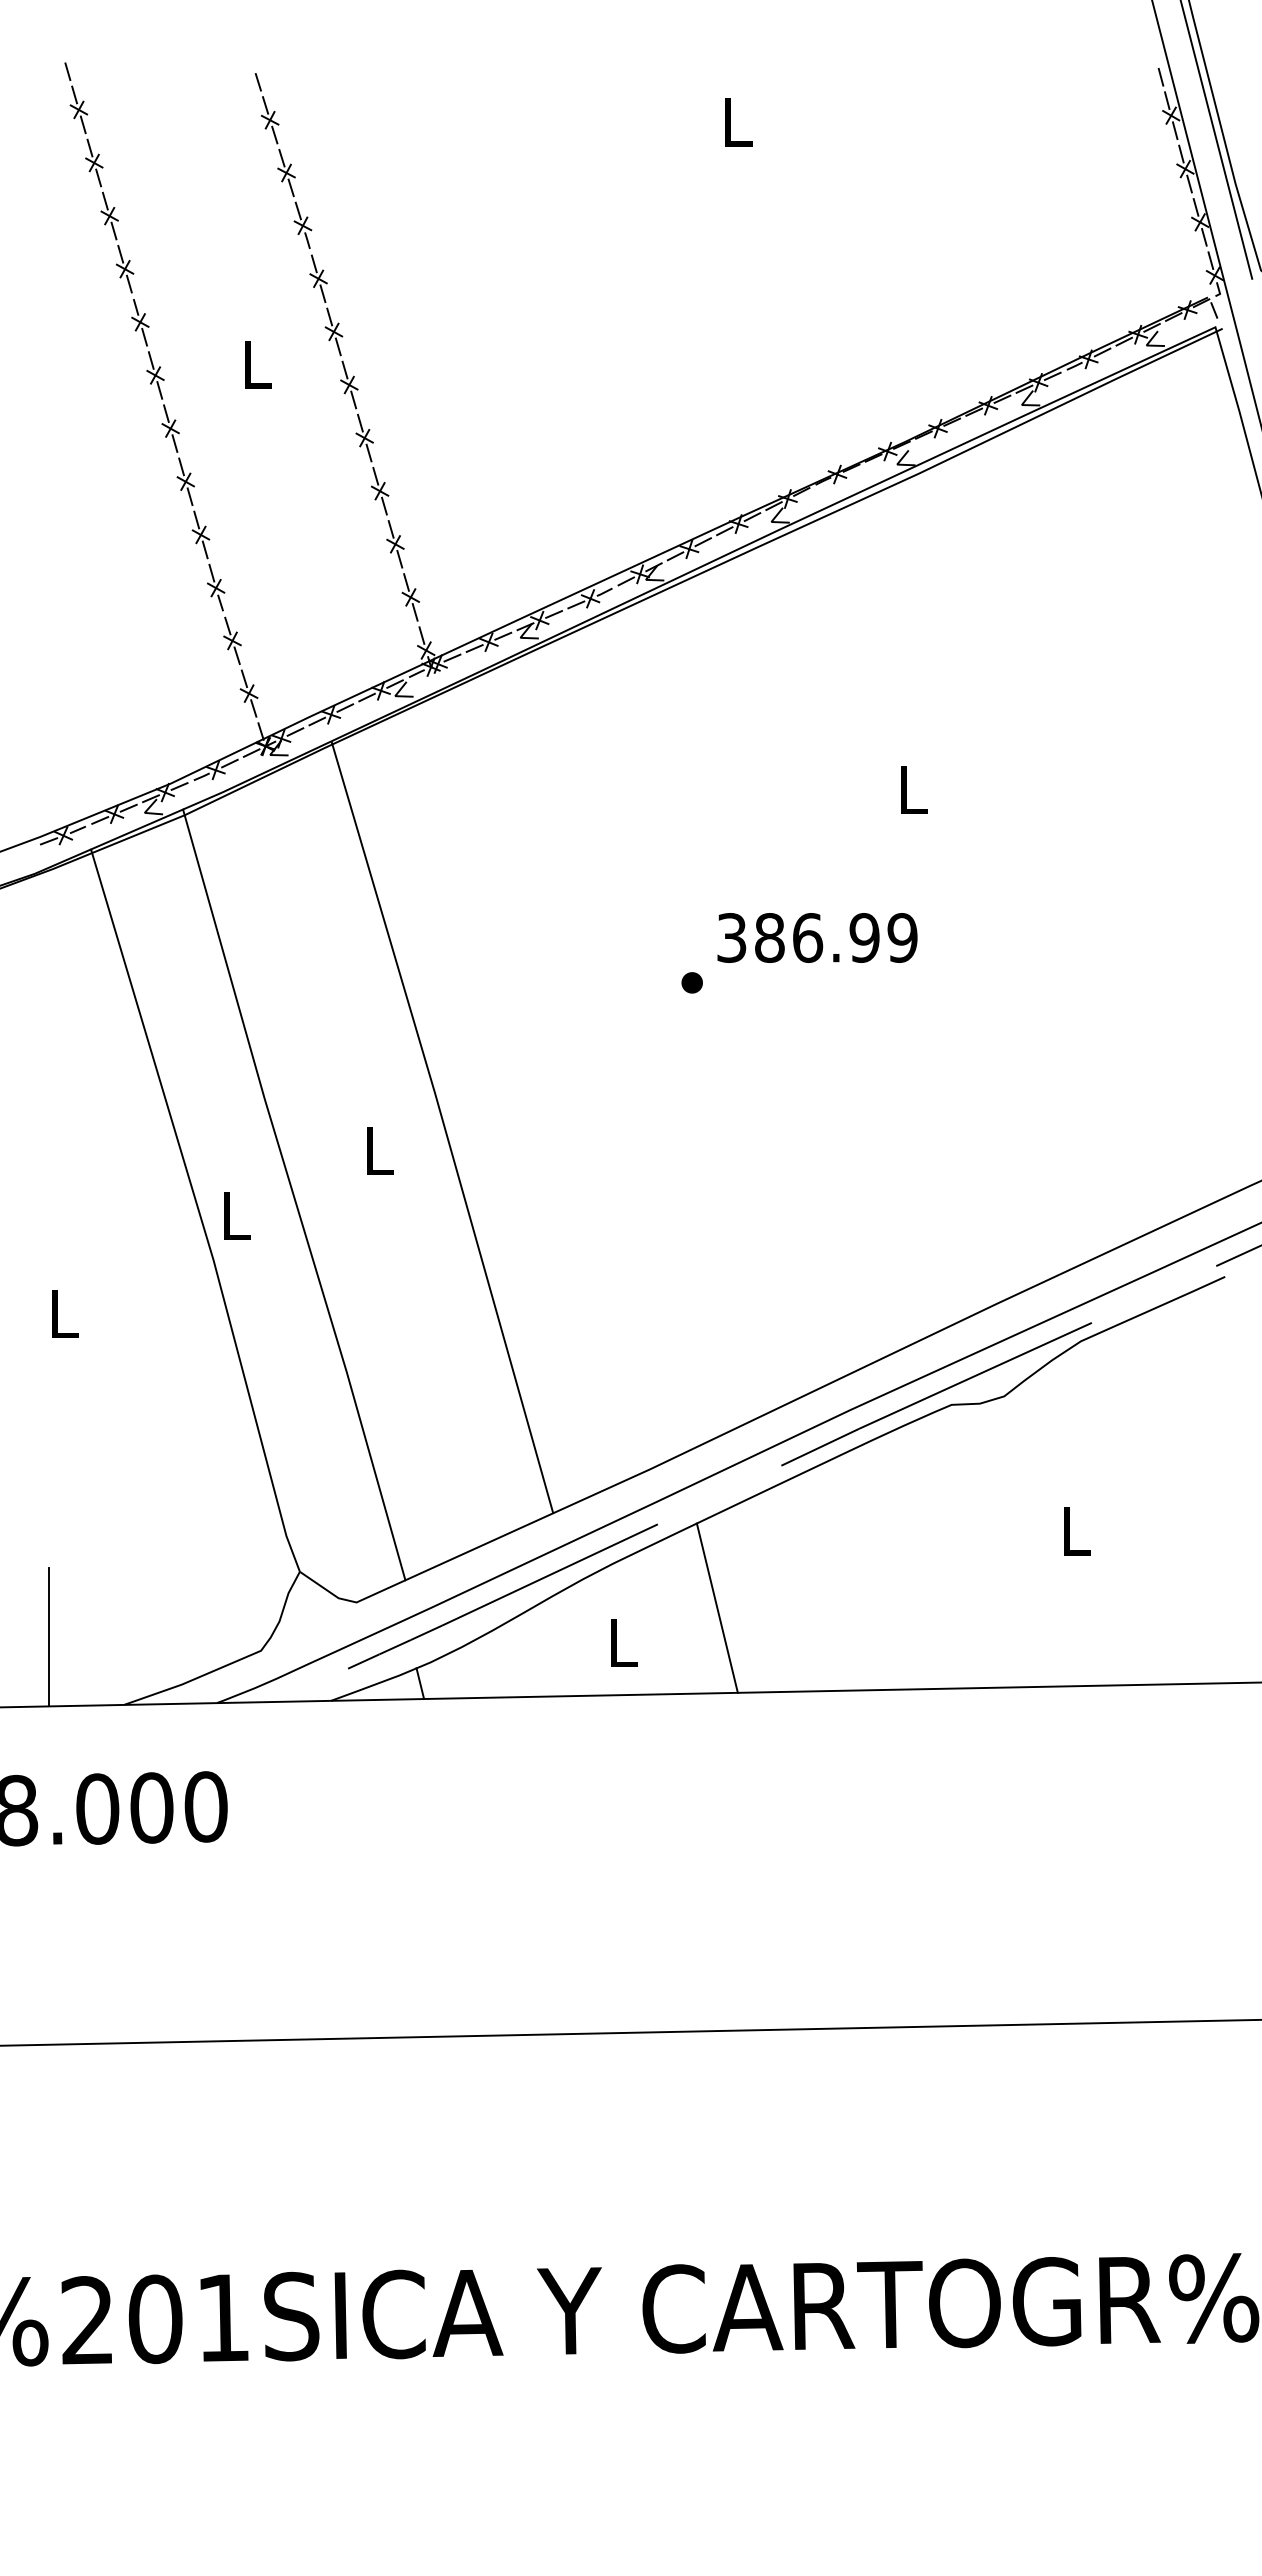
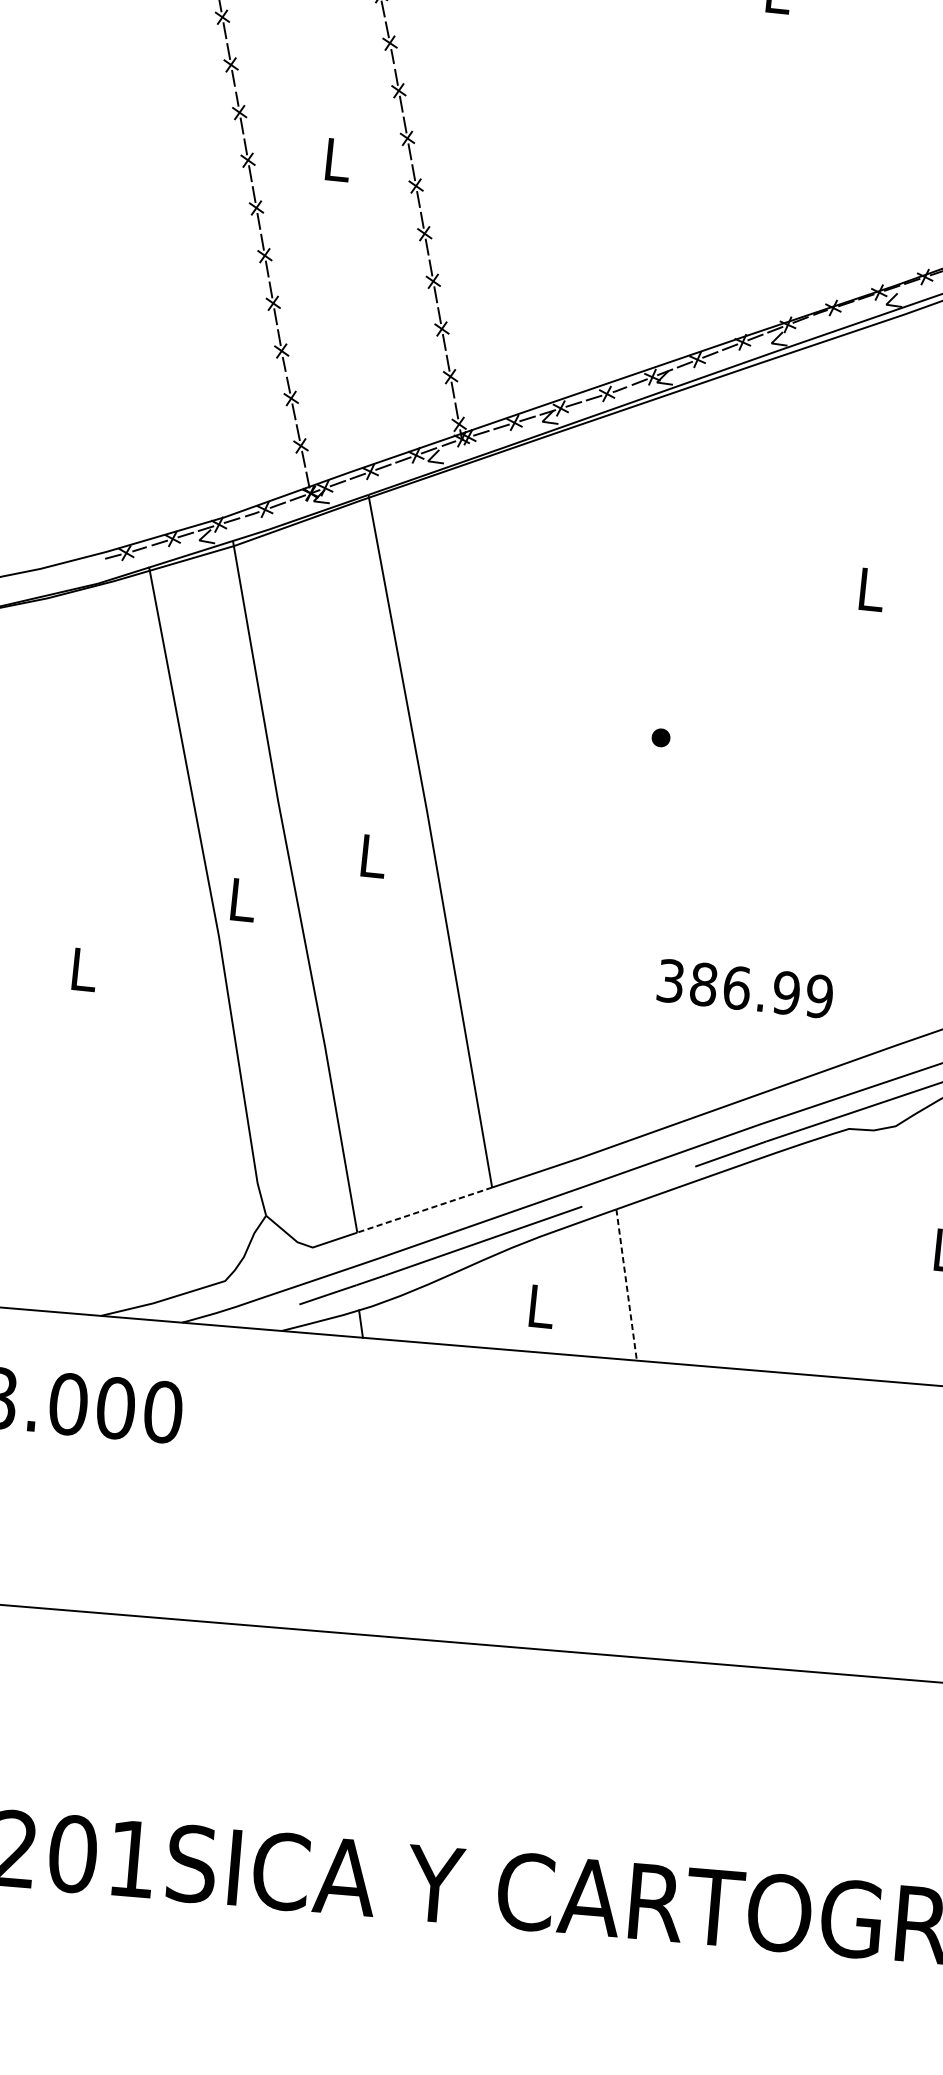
text: (817, 937) -> (745, 988), moved
line: (478, 1547) -> (423, 1210), solid -> dashed
line: (717, 1608) -> (626, 1285), solid -> dashed
line: (48, 1637) -> (41, 1250), removed

